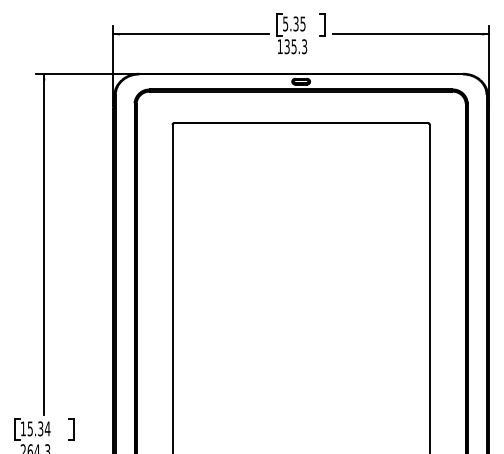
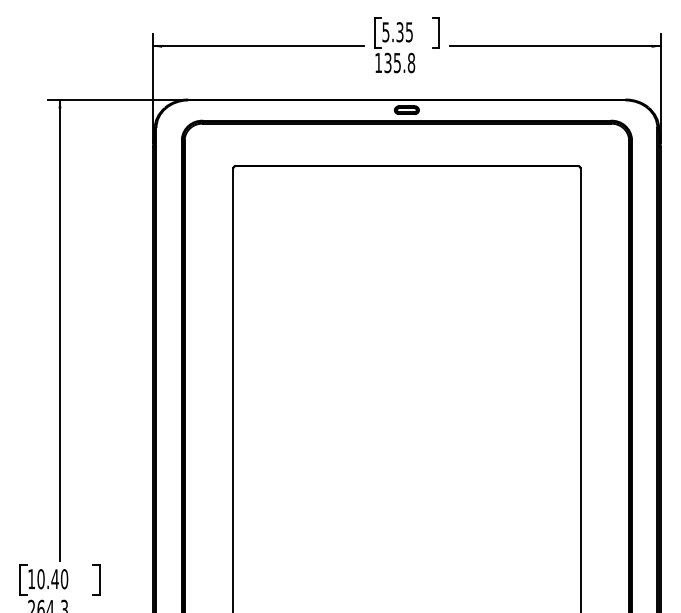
text: (304, 47) -> (411, 63), 135.3 -> 135.8
text: (38, 429) -> (52, 579), 15.34 -> 10.40

